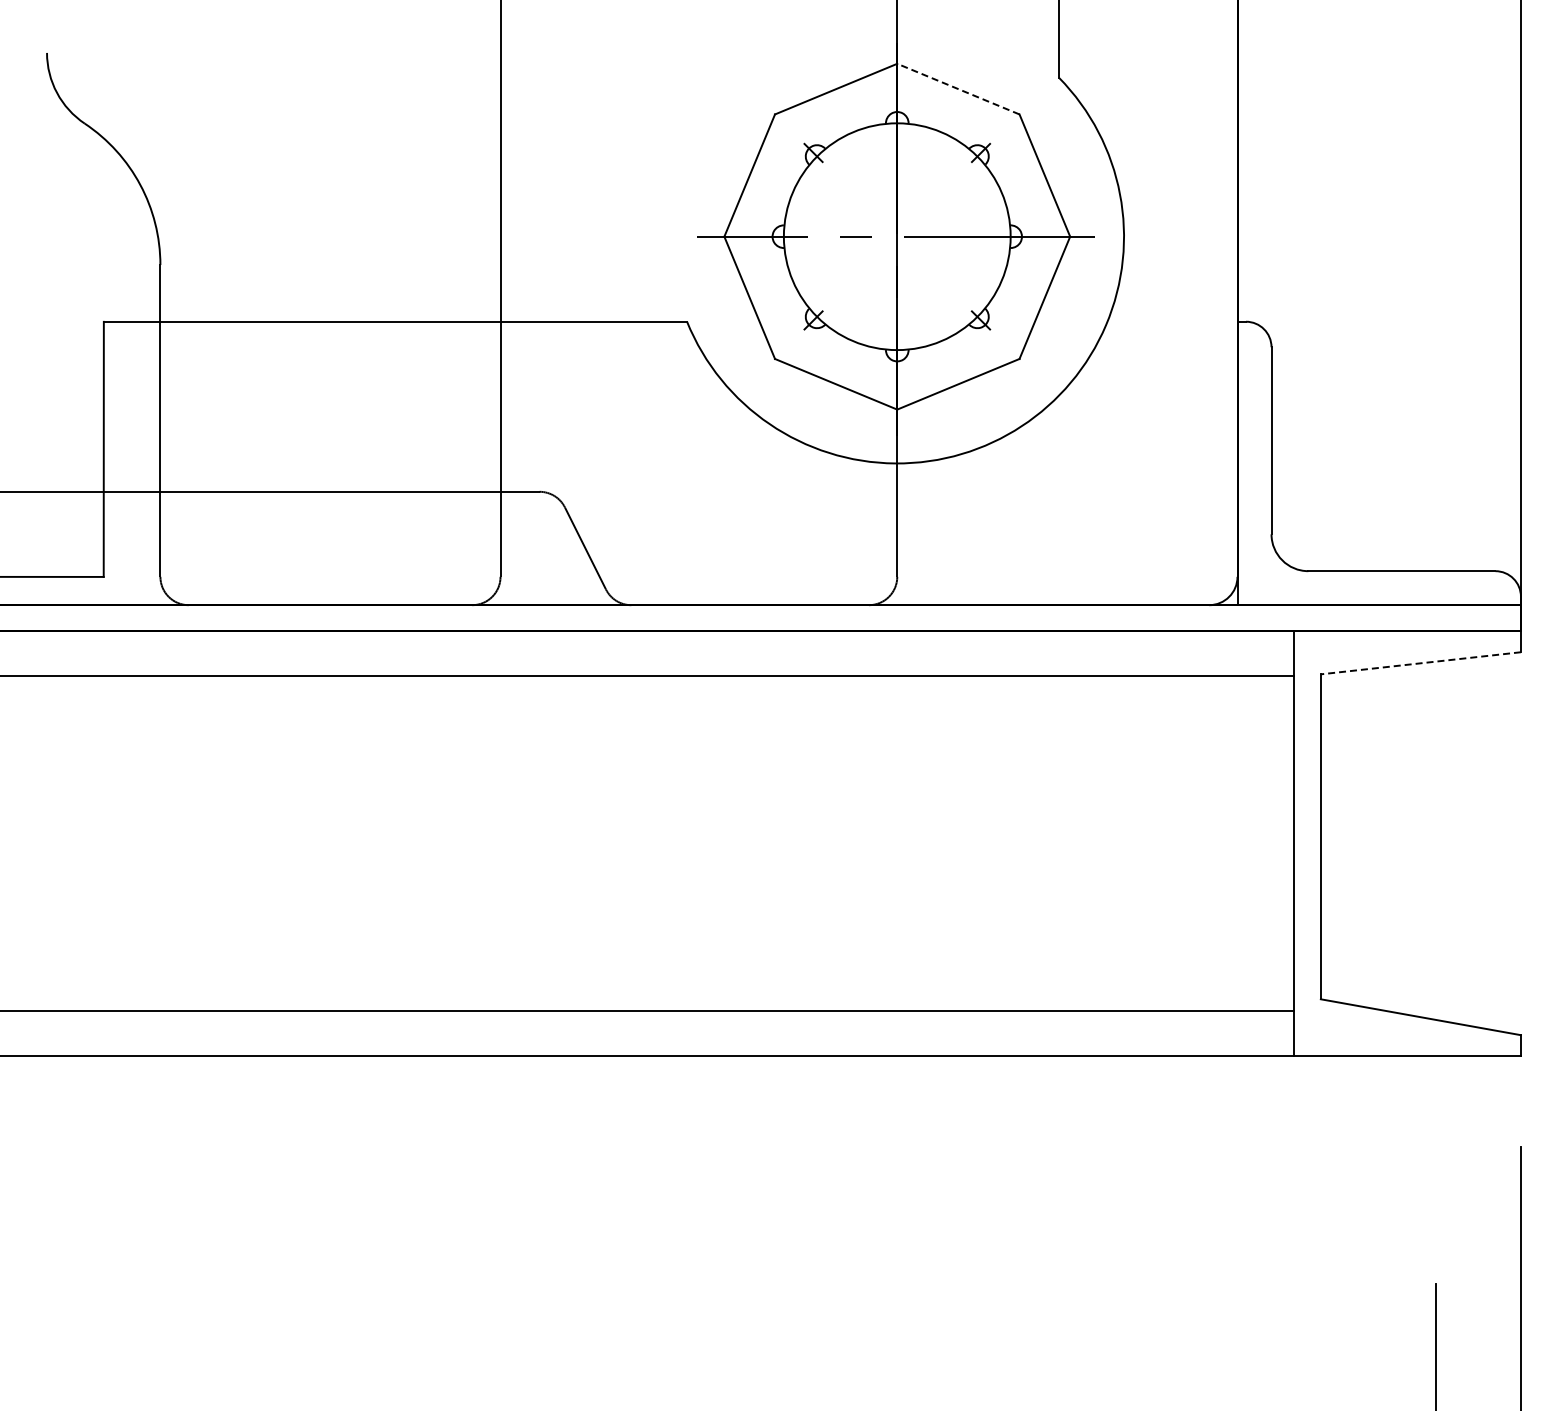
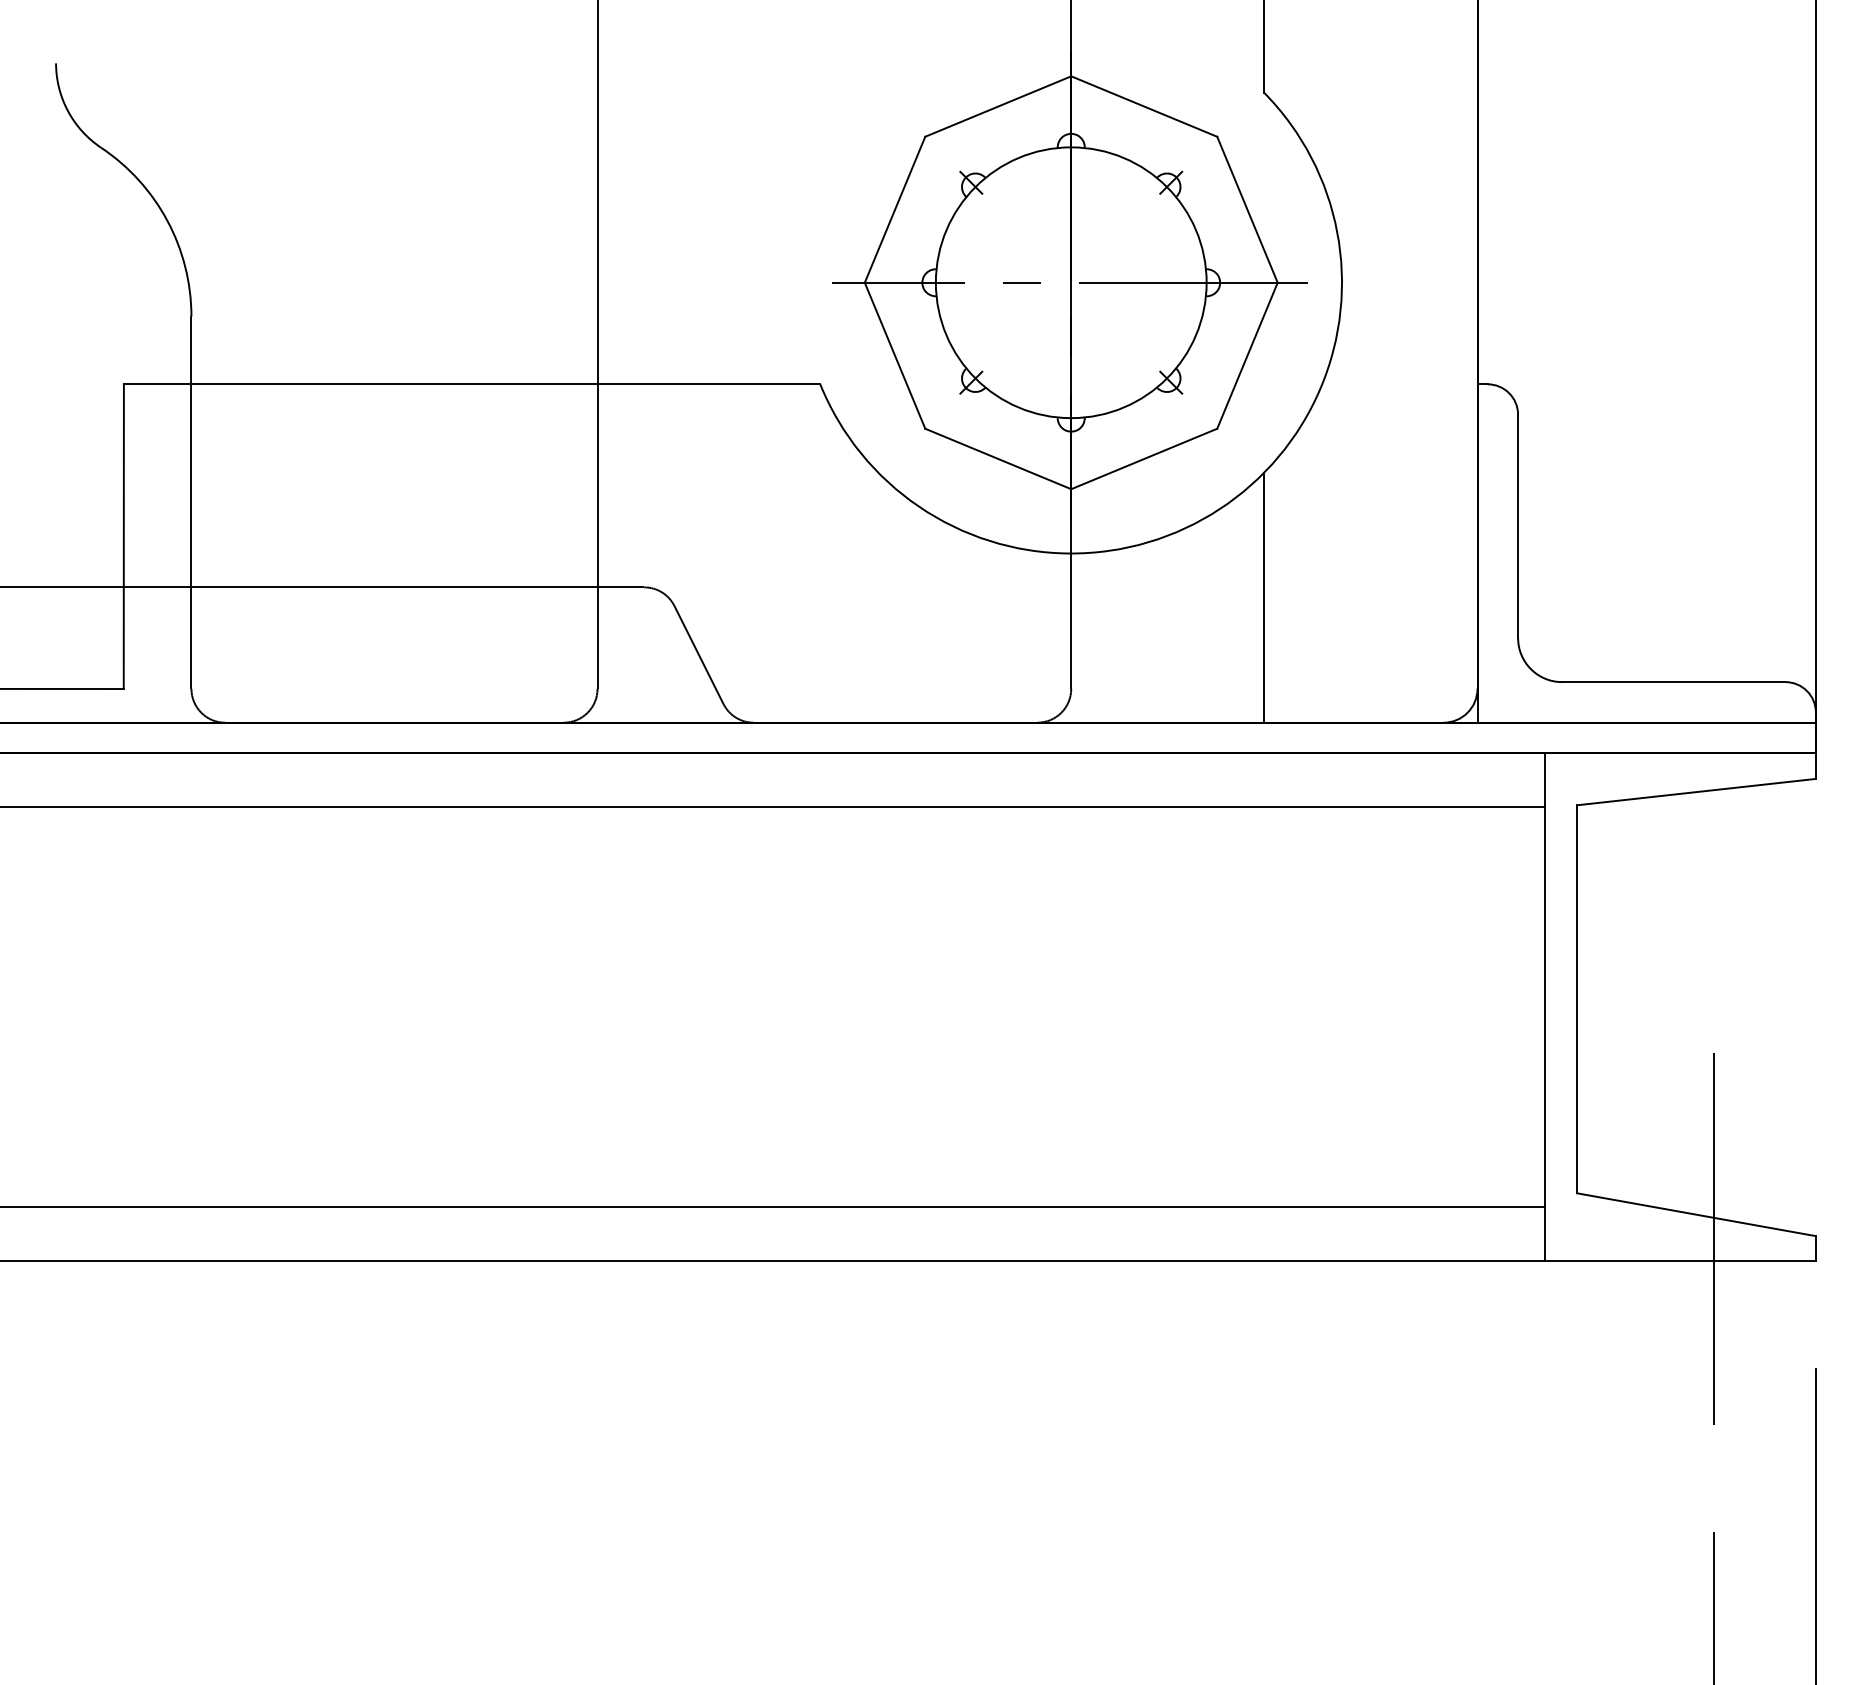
line: (957, 88) -> (1143, 105), dashed -> solid
line: (1058, 500) -> (1263, 597), added
line: (1420, 663) -> (1695, 792), dashed -> solid
line: (1435, 1037) -> (1713, 1238), added

